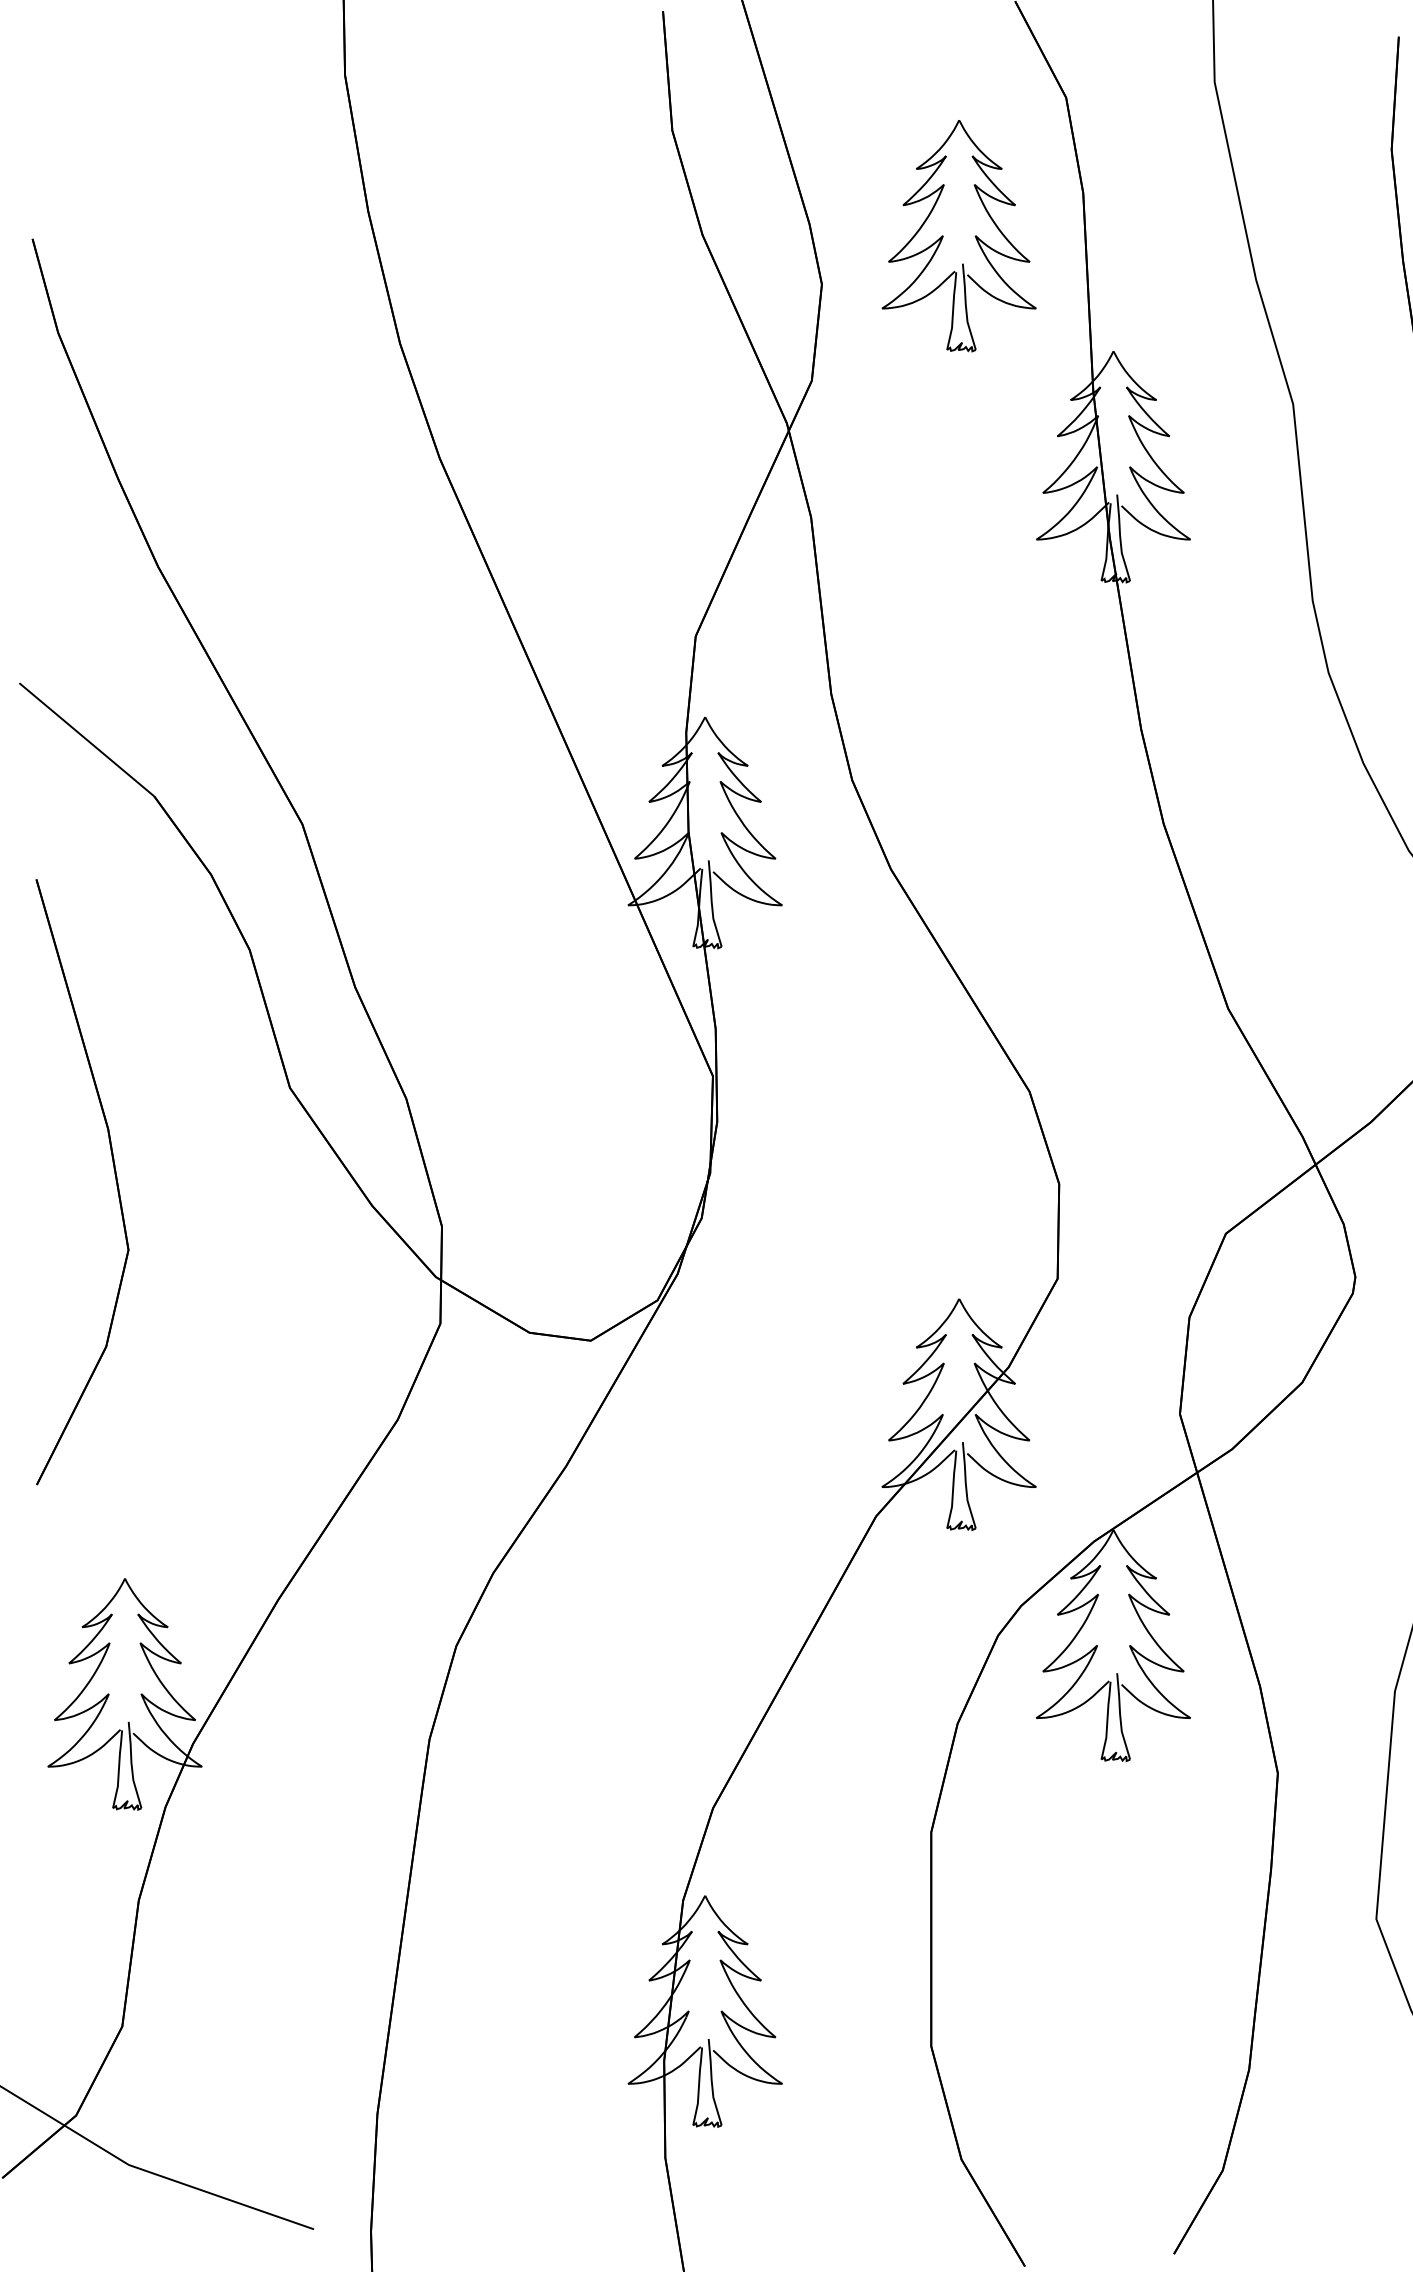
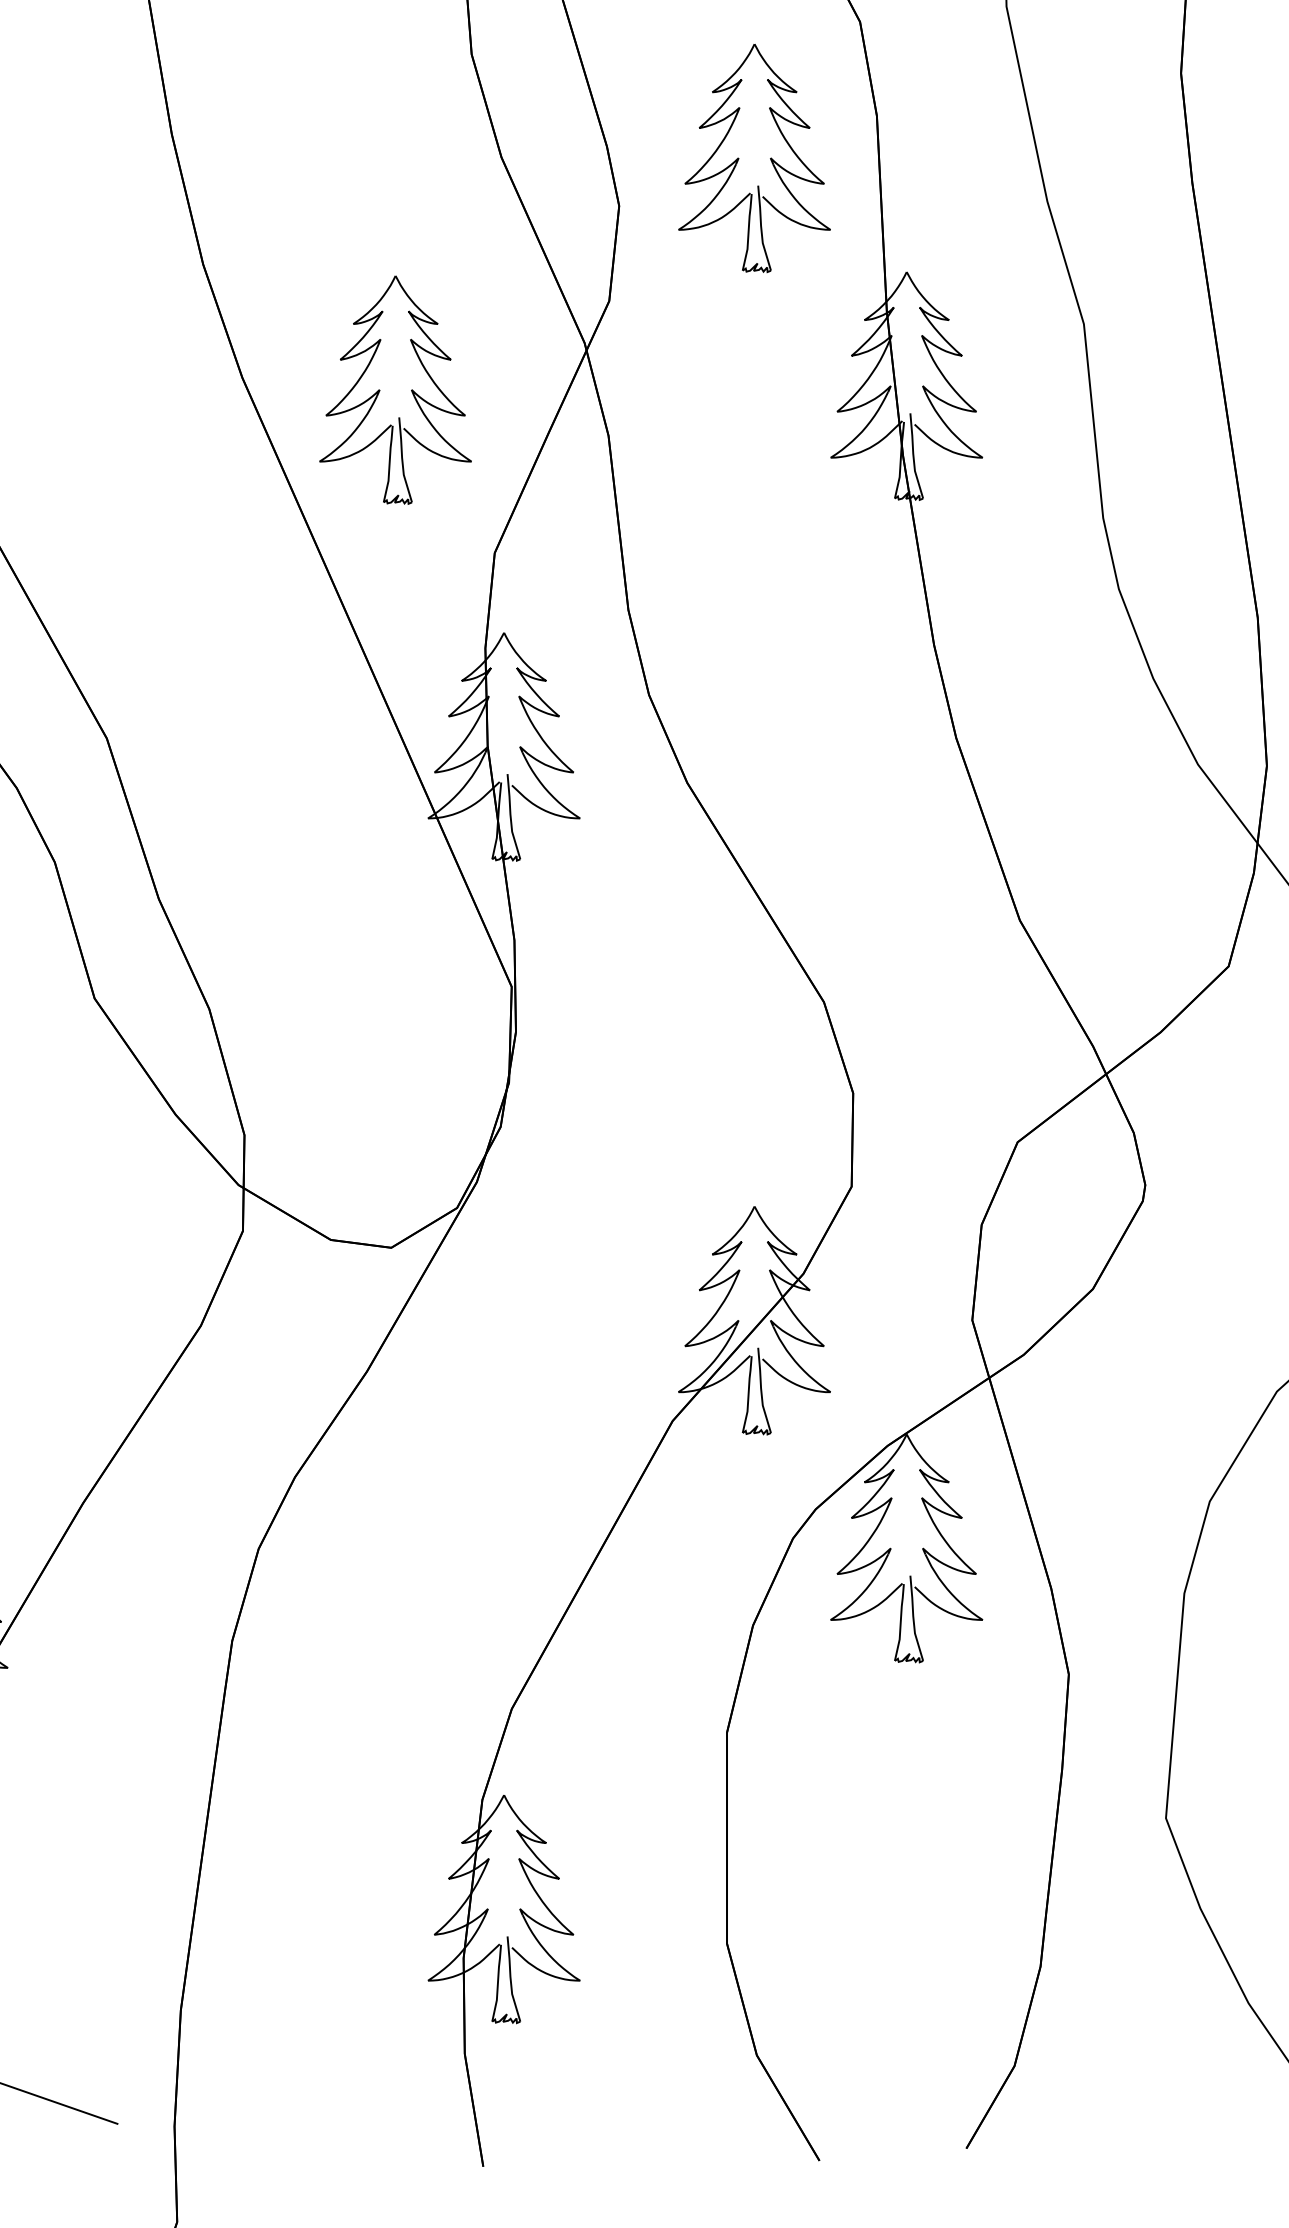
part: (579, 471) -> (380, 390), added

